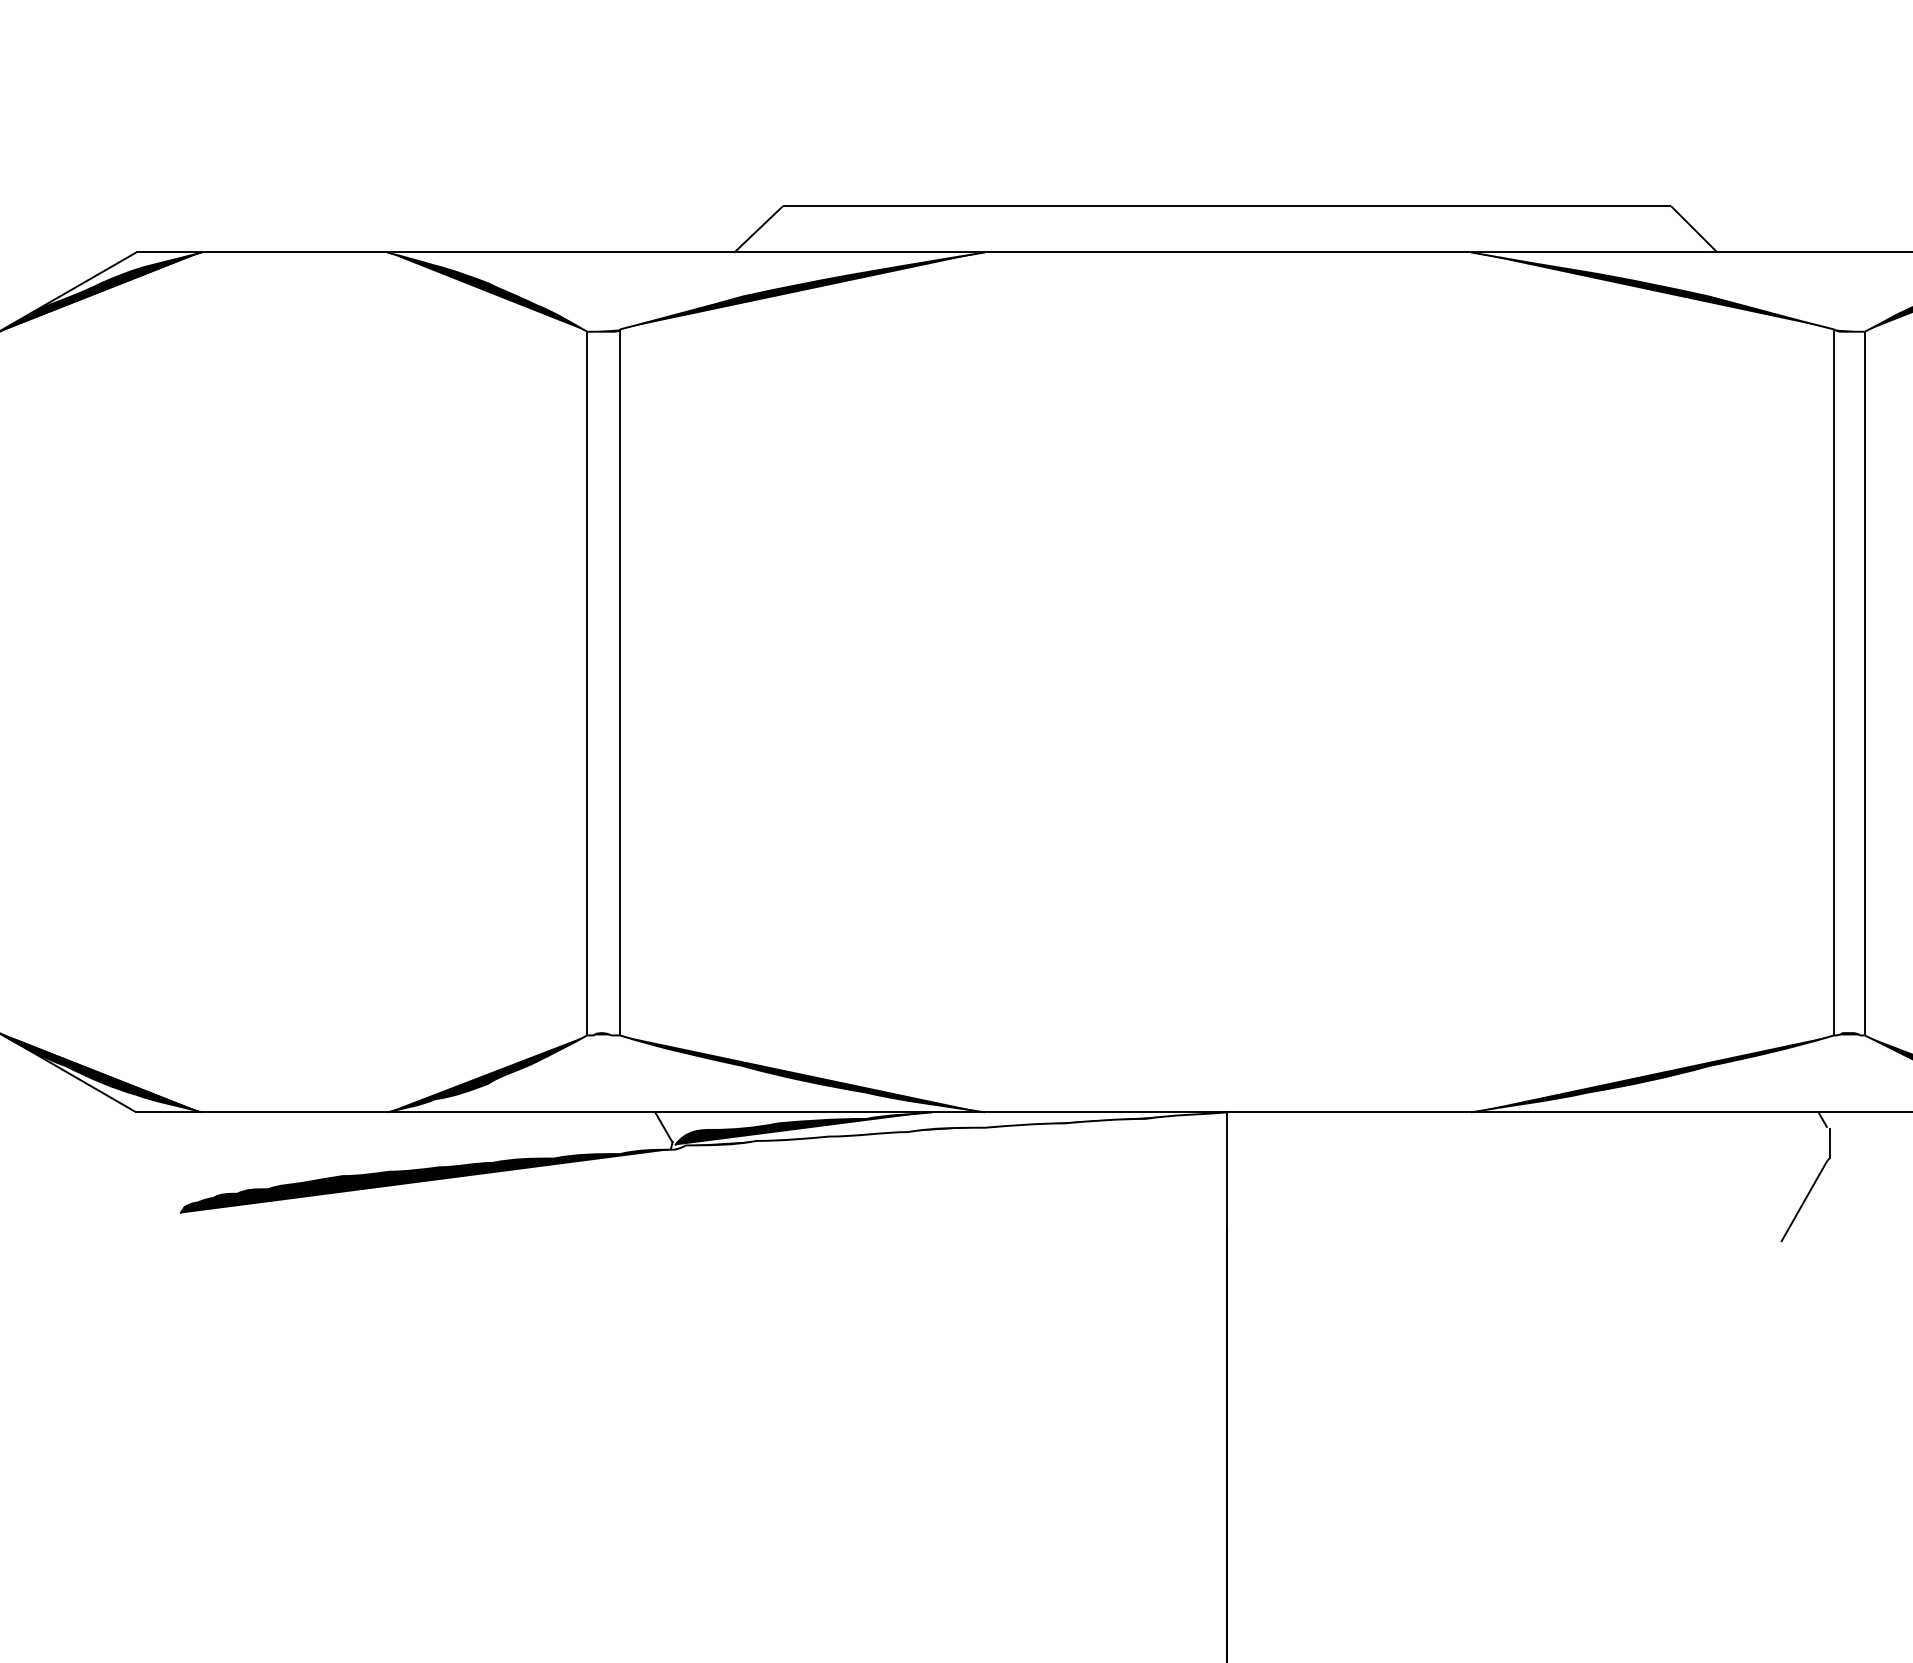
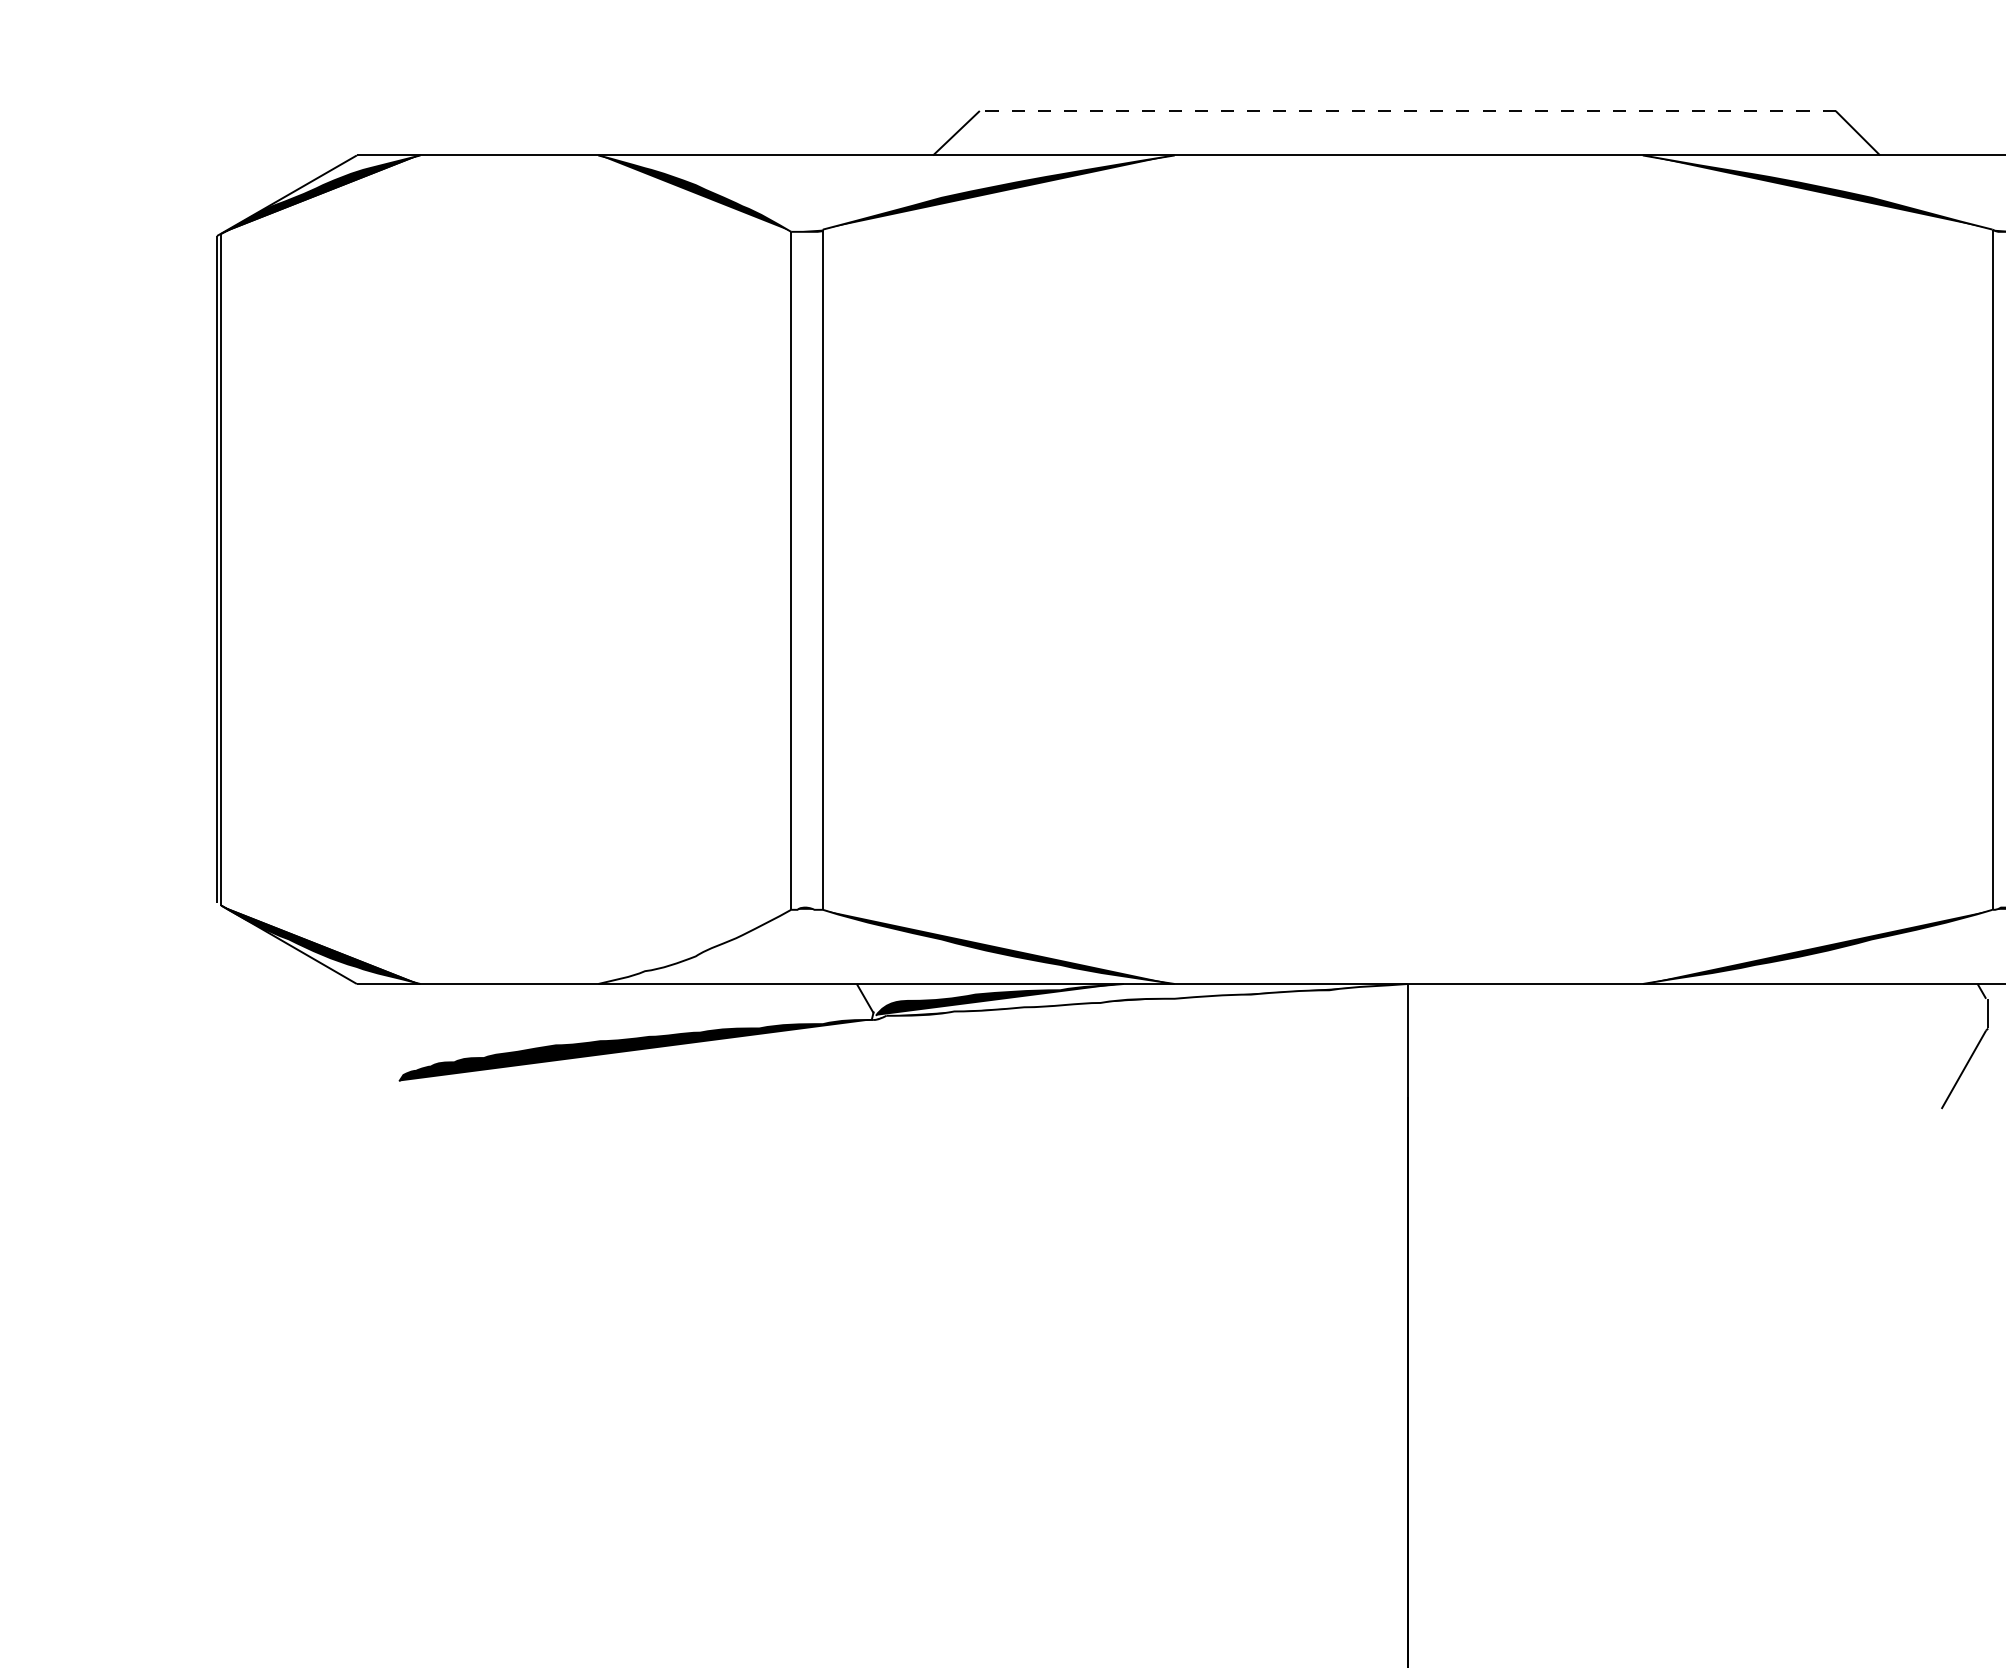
line: (1226, 205) -> (1407, 110), solid -> dashed
fill: (486, 1073) -> (694, 946), removed

